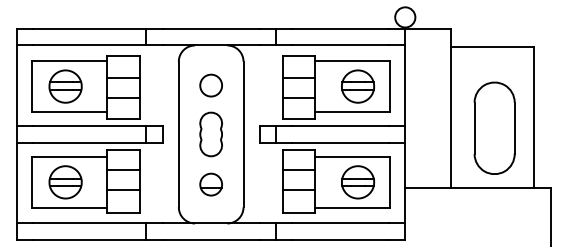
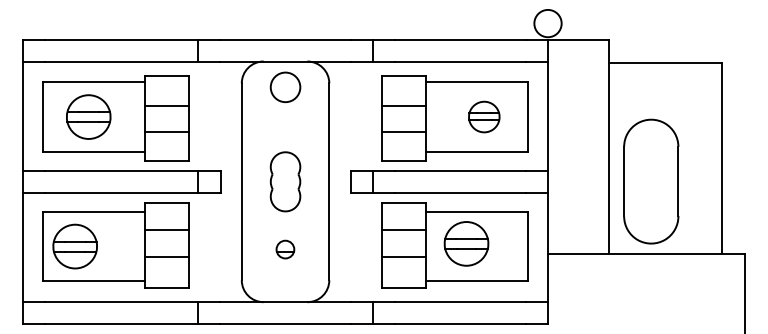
circle: (210, 85) -> (284, 87), moved
part: (358, 86) -> (484, 116), size x0.7
part: (494, 127) -> (651, 180), moved
part: (65, 182) -> (75, 246), moved
part: (358, 182) -> (467, 244), moved
part: (210, 184) -> (284, 249), size x0.6

